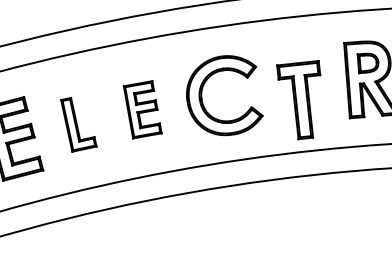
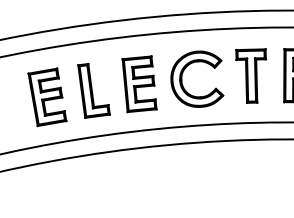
part: (300, 99) -> (250, 75), moved
part: (142, 110) -> (139, 84), size x1.43
part: (78, 123) -> (93, 90), size x1.43

